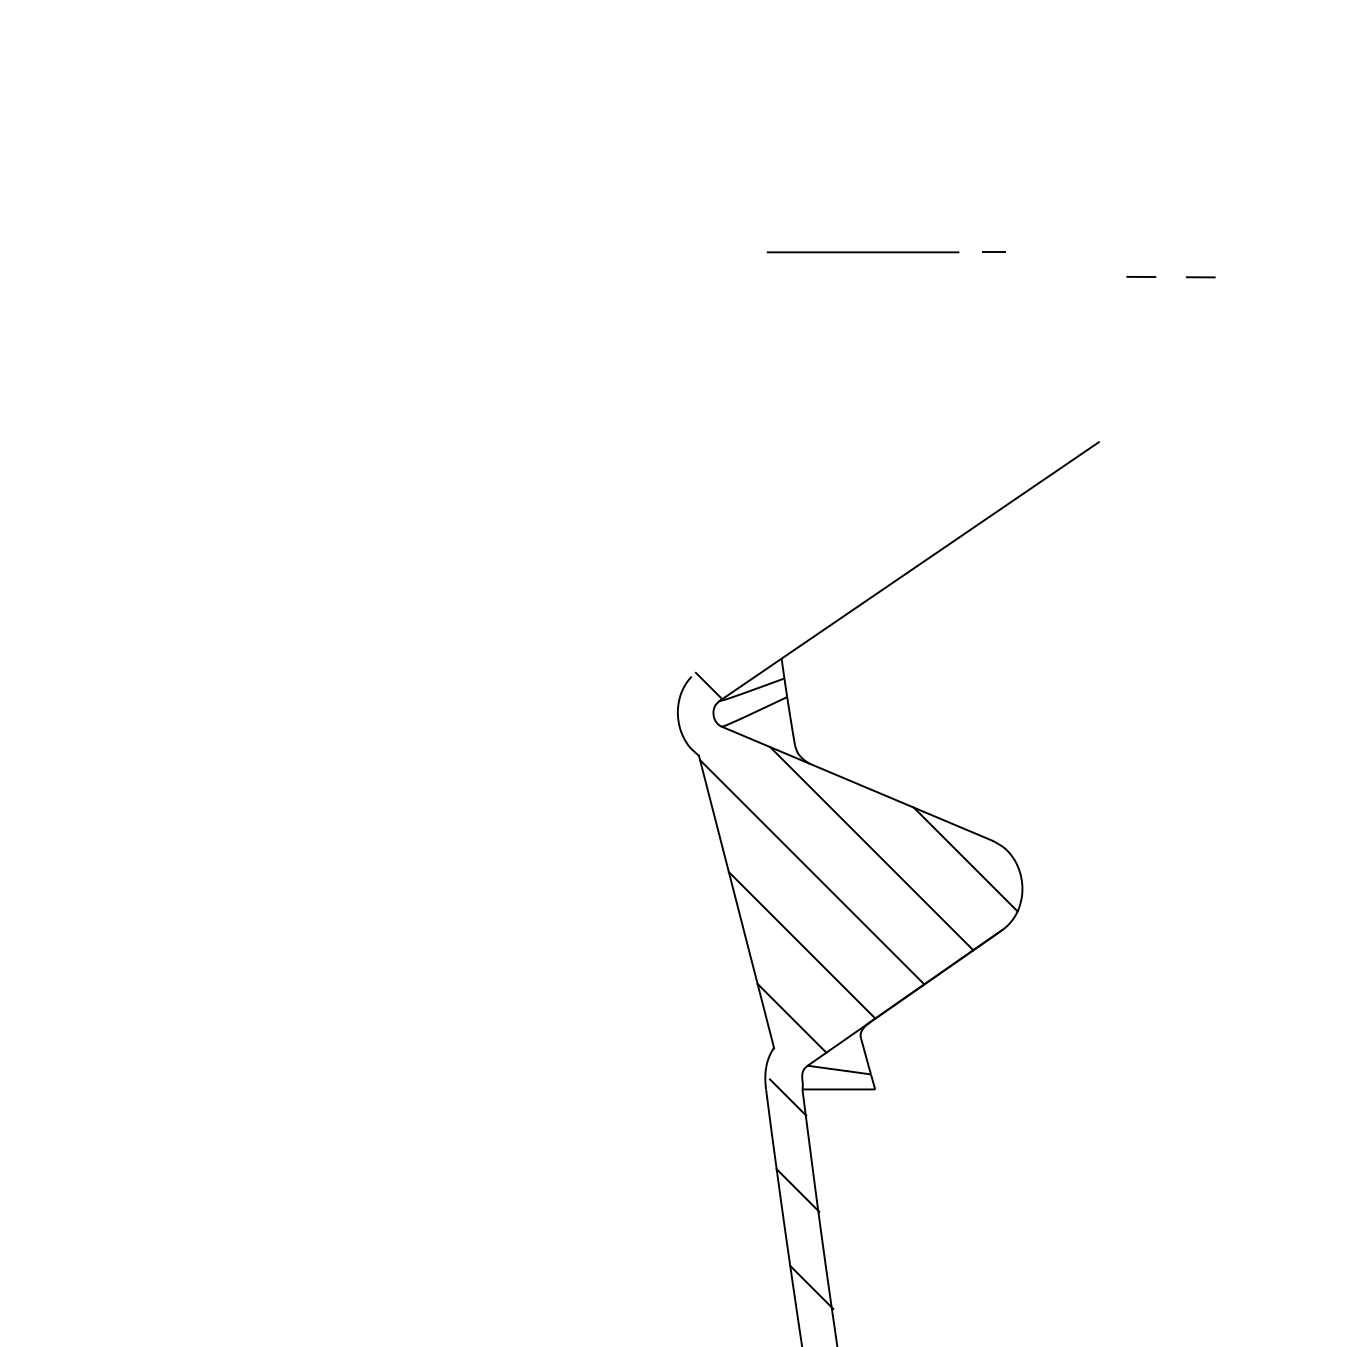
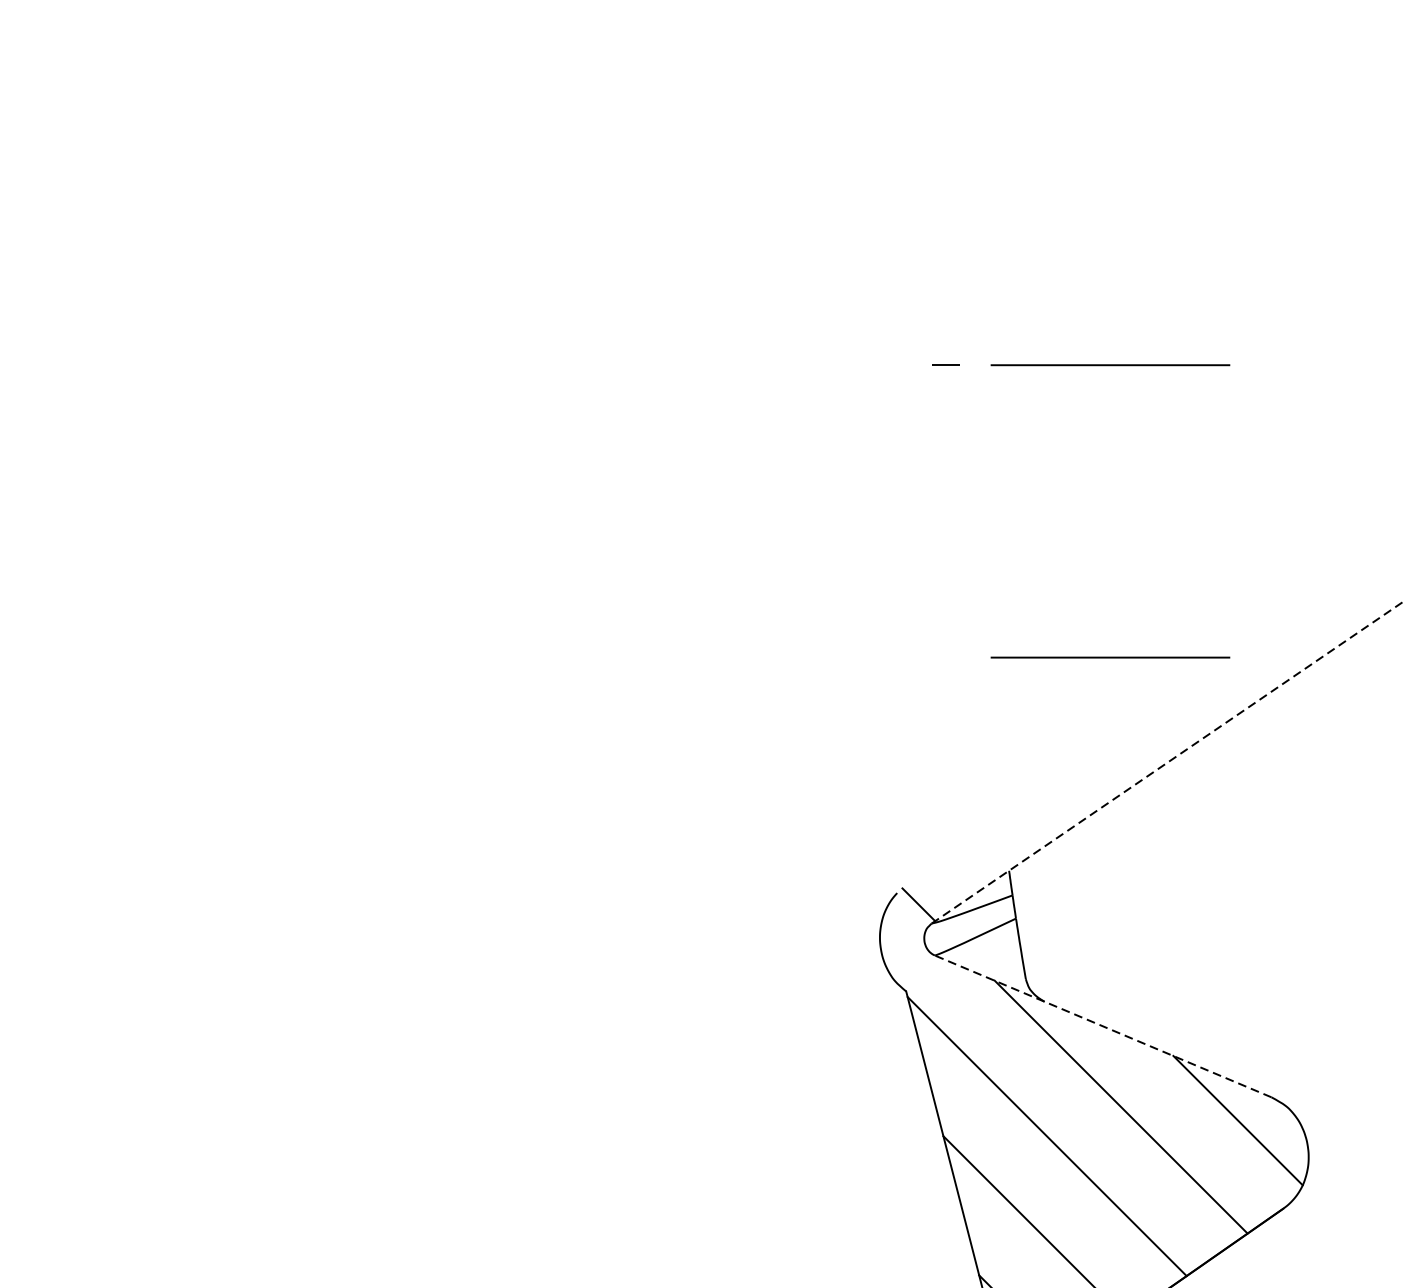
line: (993, 251) -> (945, 364), moved
line: (862, 487) -> (1109, 657), added
line: (909, 571) -> (1168, 762), solid -> dashed
line: (857, 783) -> (1103, 1026), solid -> dashed

